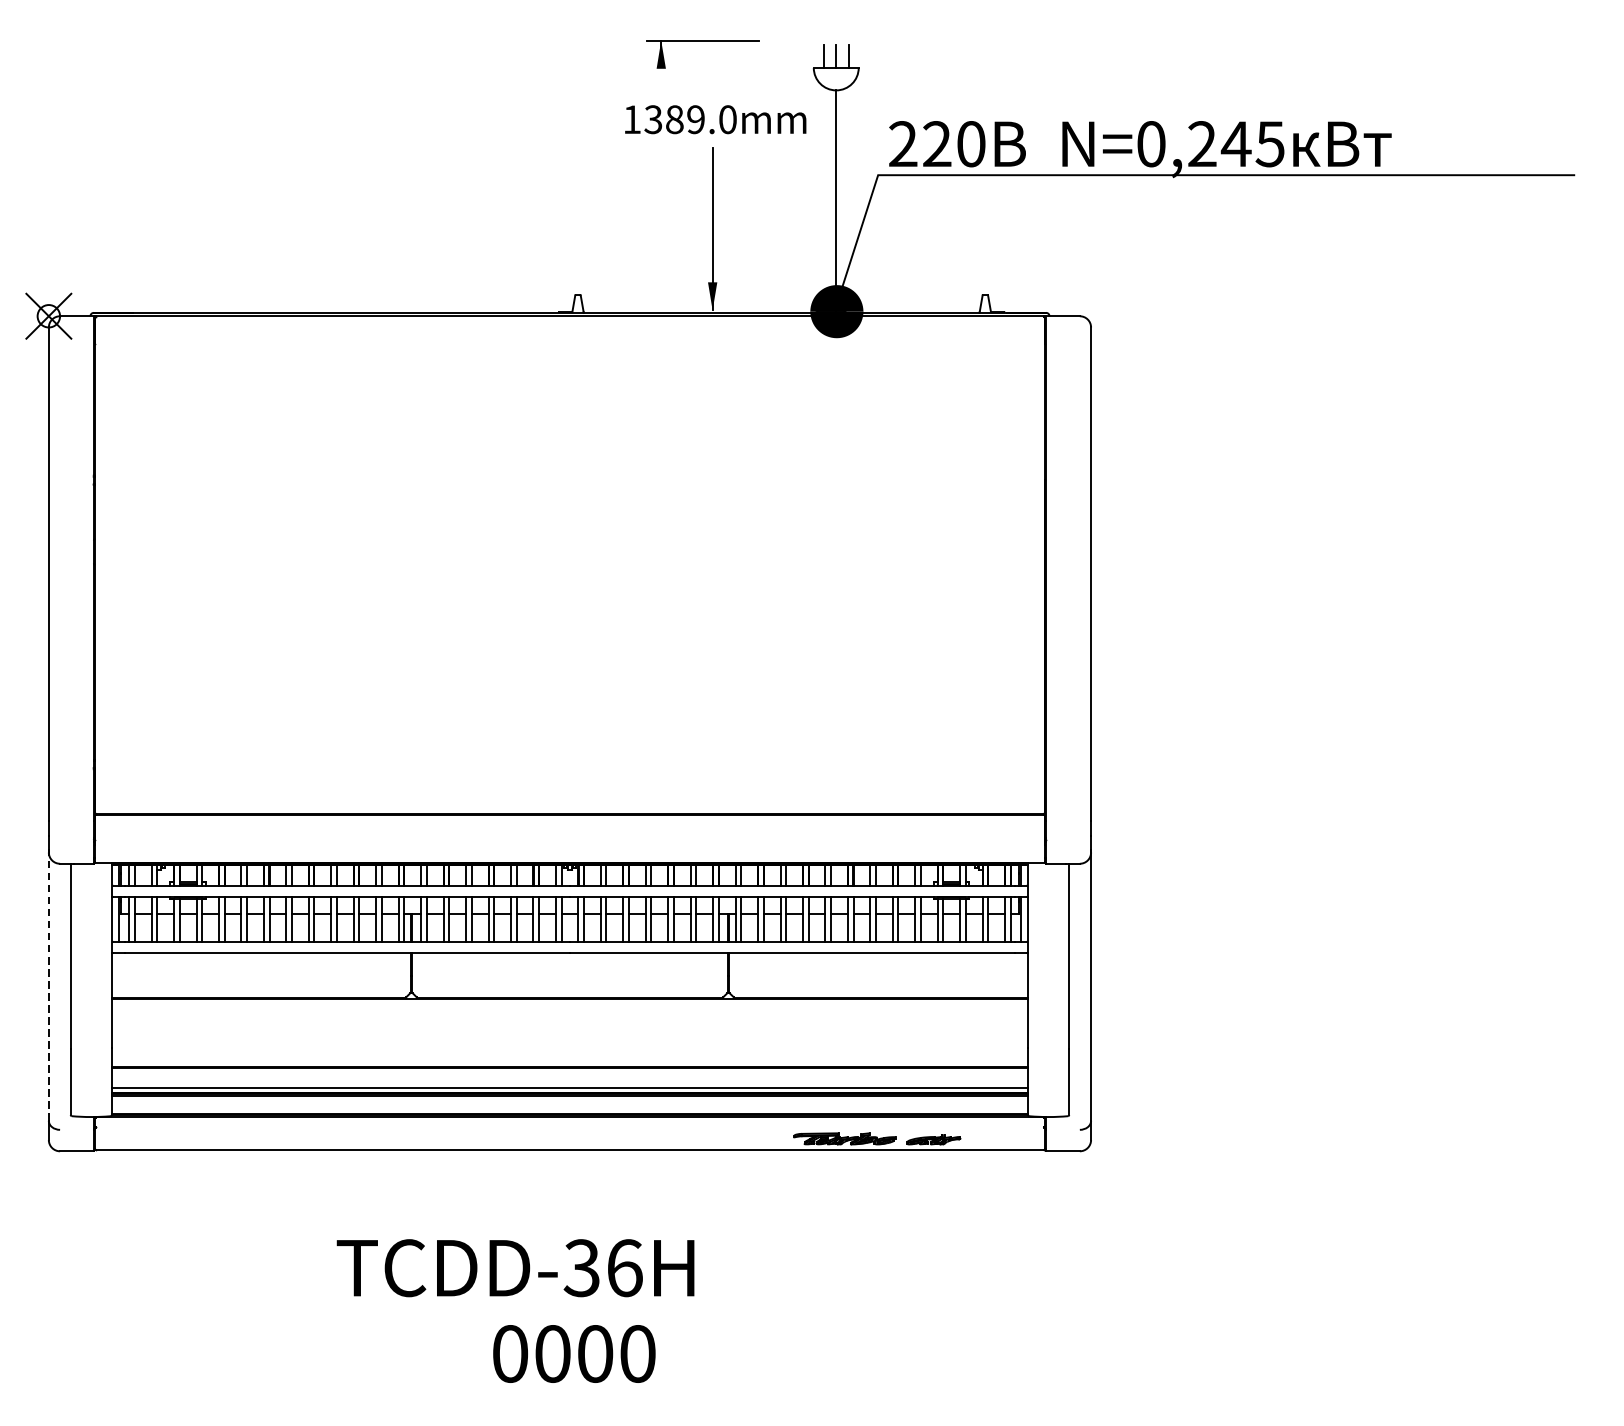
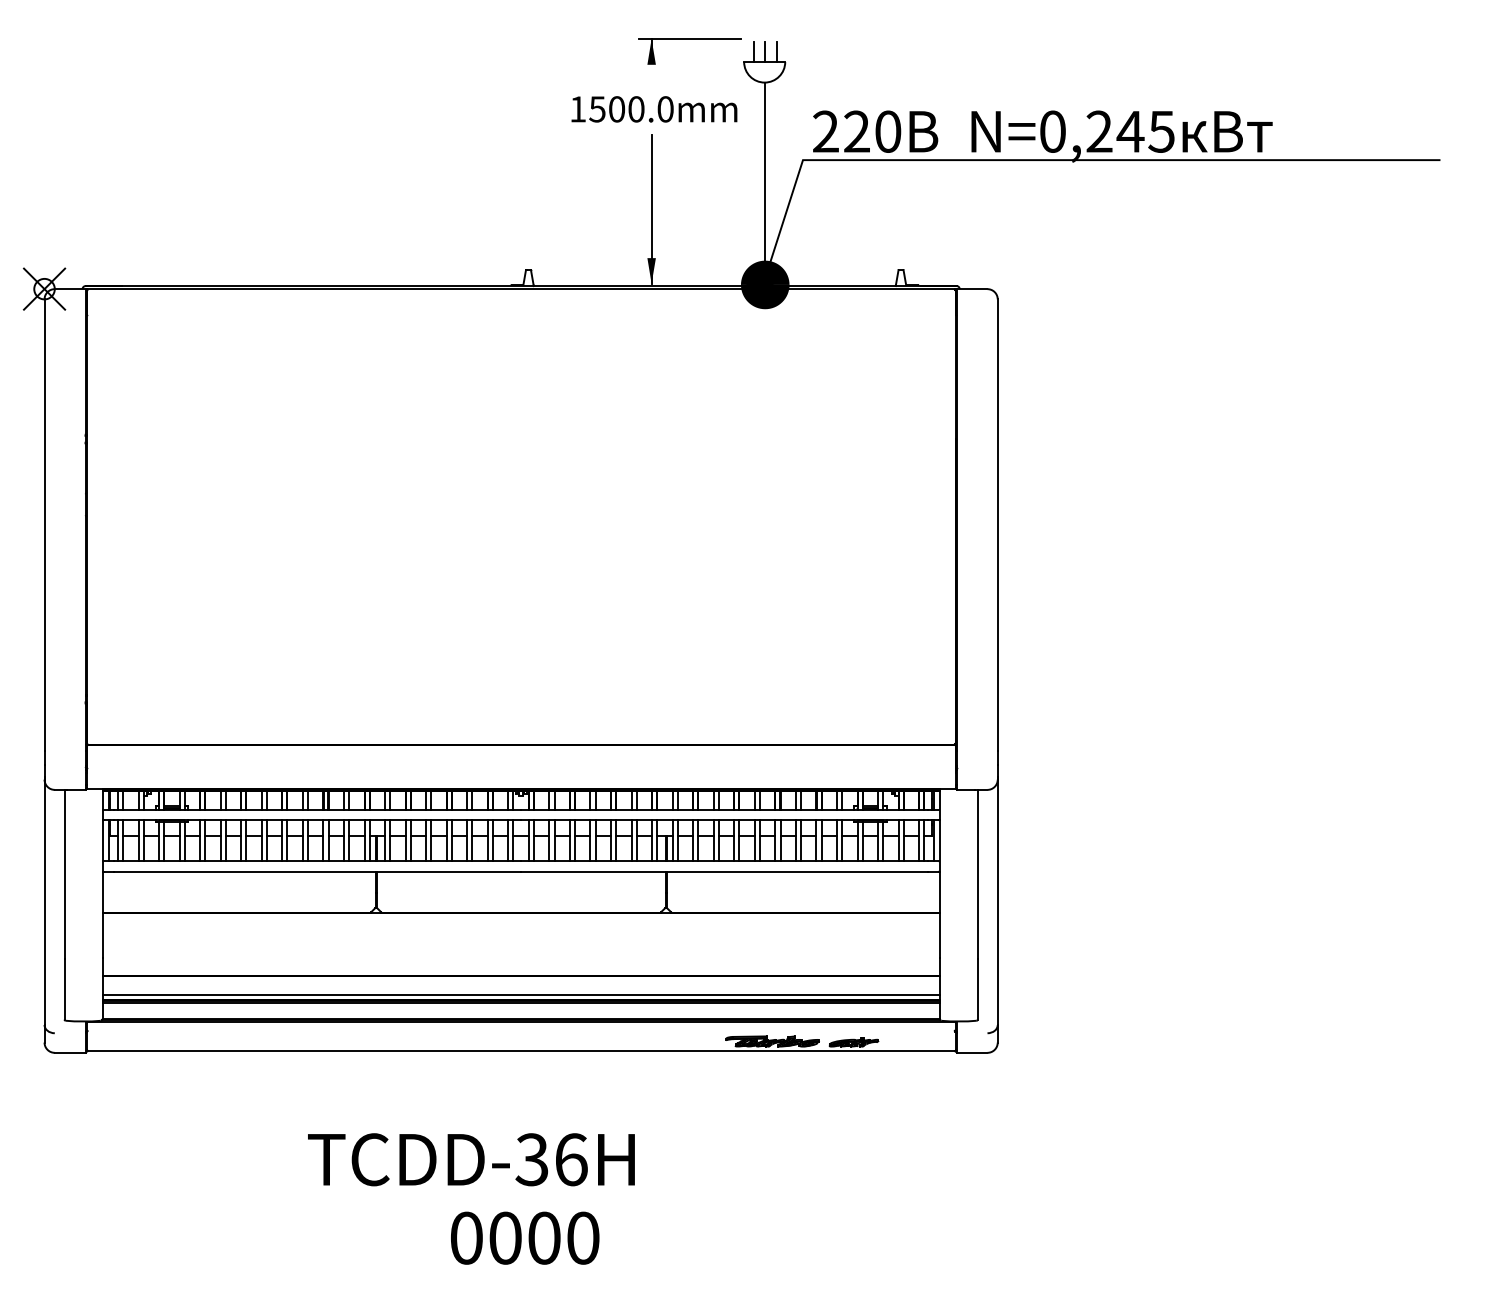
part: (702, 41) -> (689, 39), moved
text: (674, 119) -> (616, 109), 1389.0mm -> 1500.0mm
line: (48, 986) -> (44, 902), dashed -> solid

